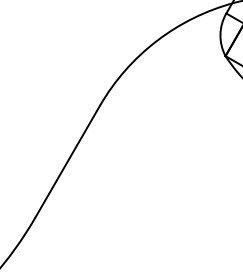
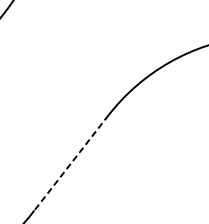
line: (67, 162) -> (71, 163), solid -> dashed

